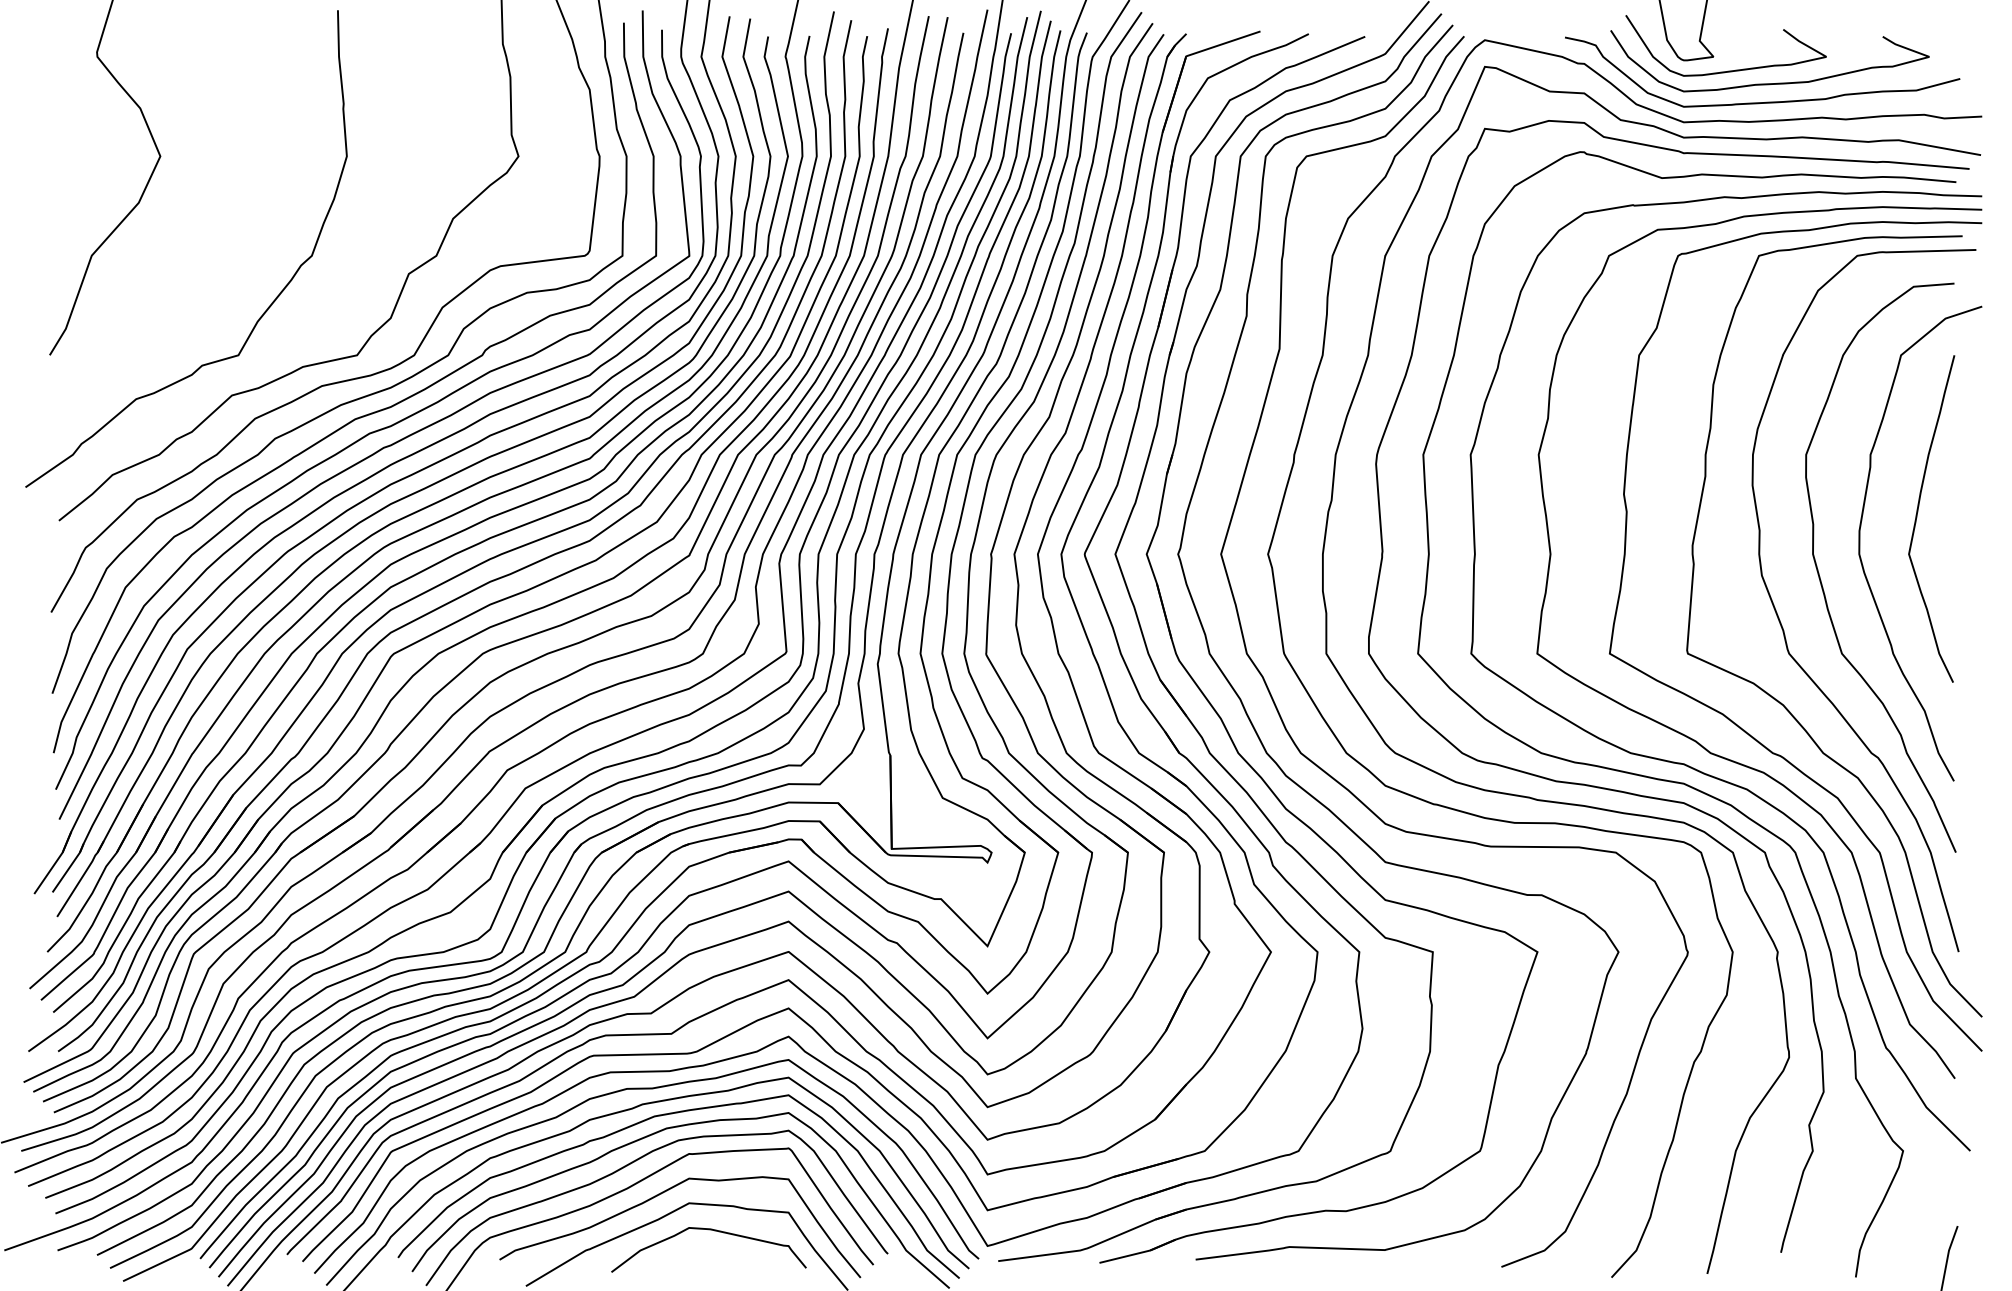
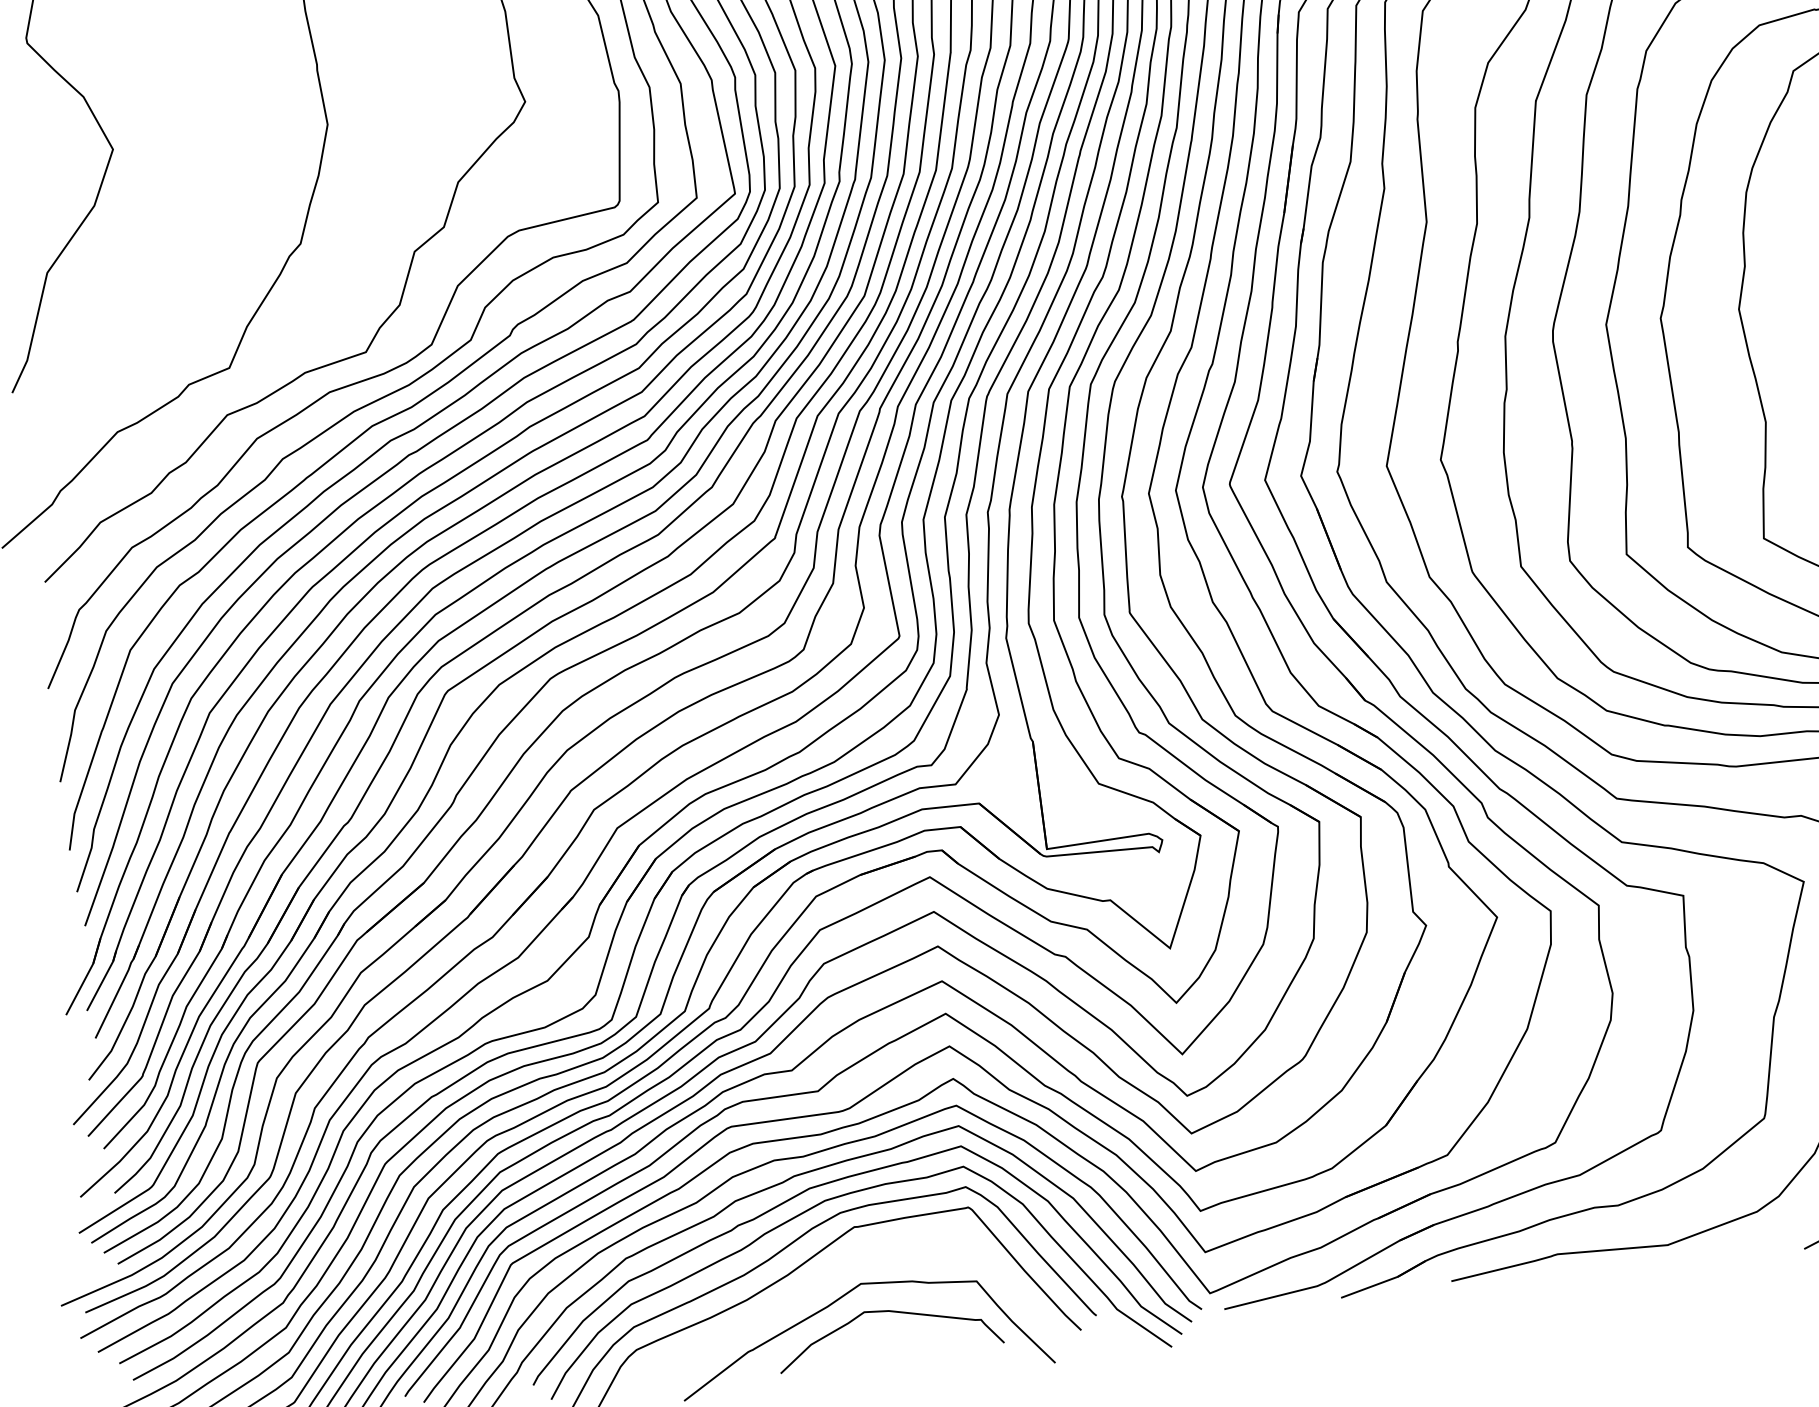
curve: (663, 1193) -> (830, 1276), removed

